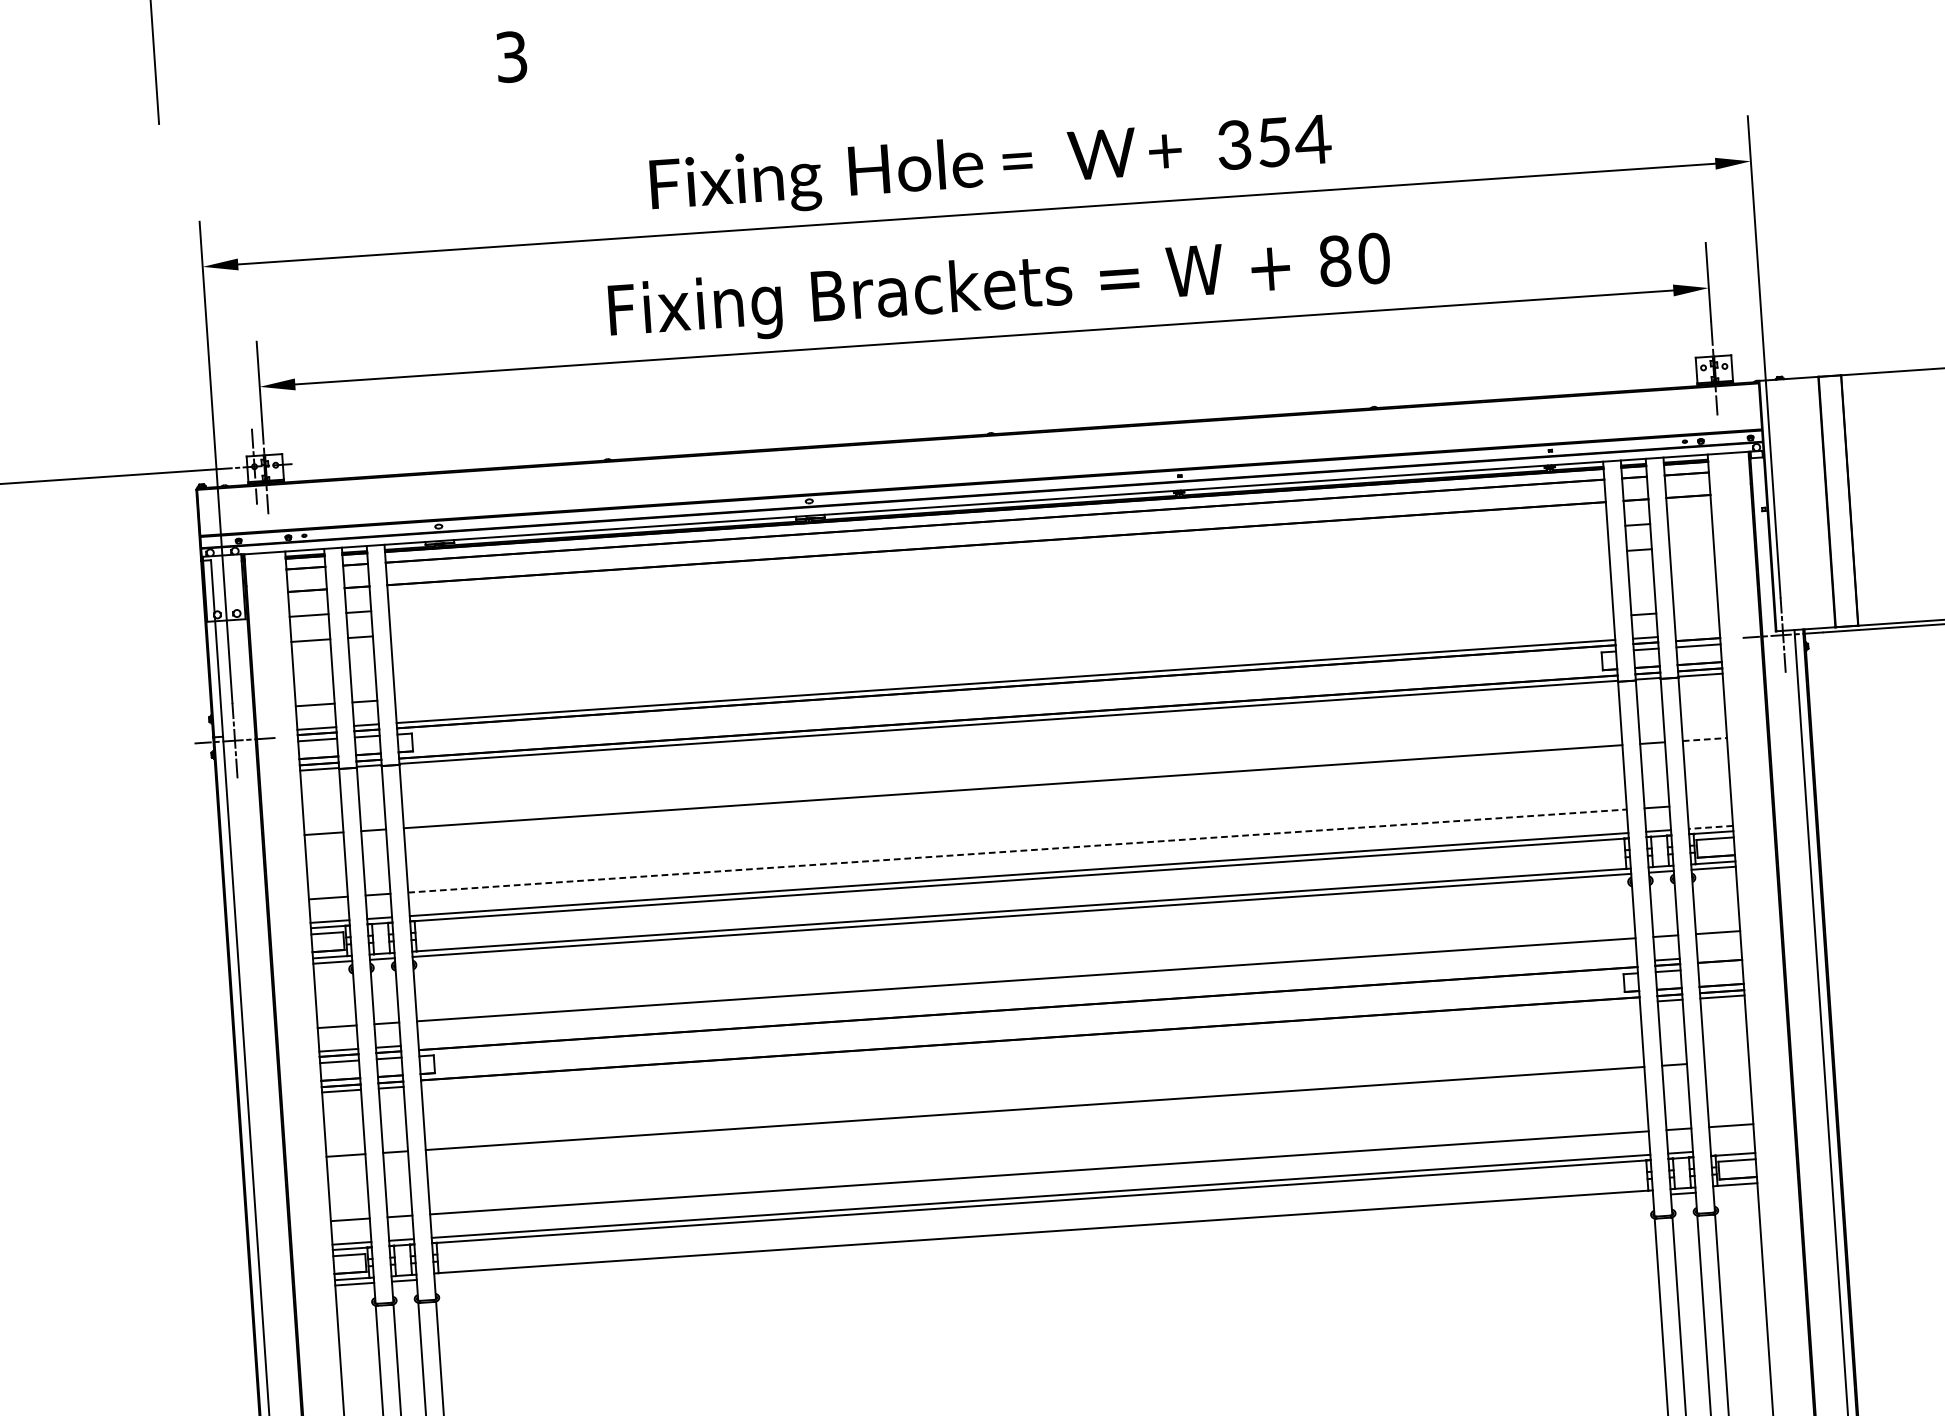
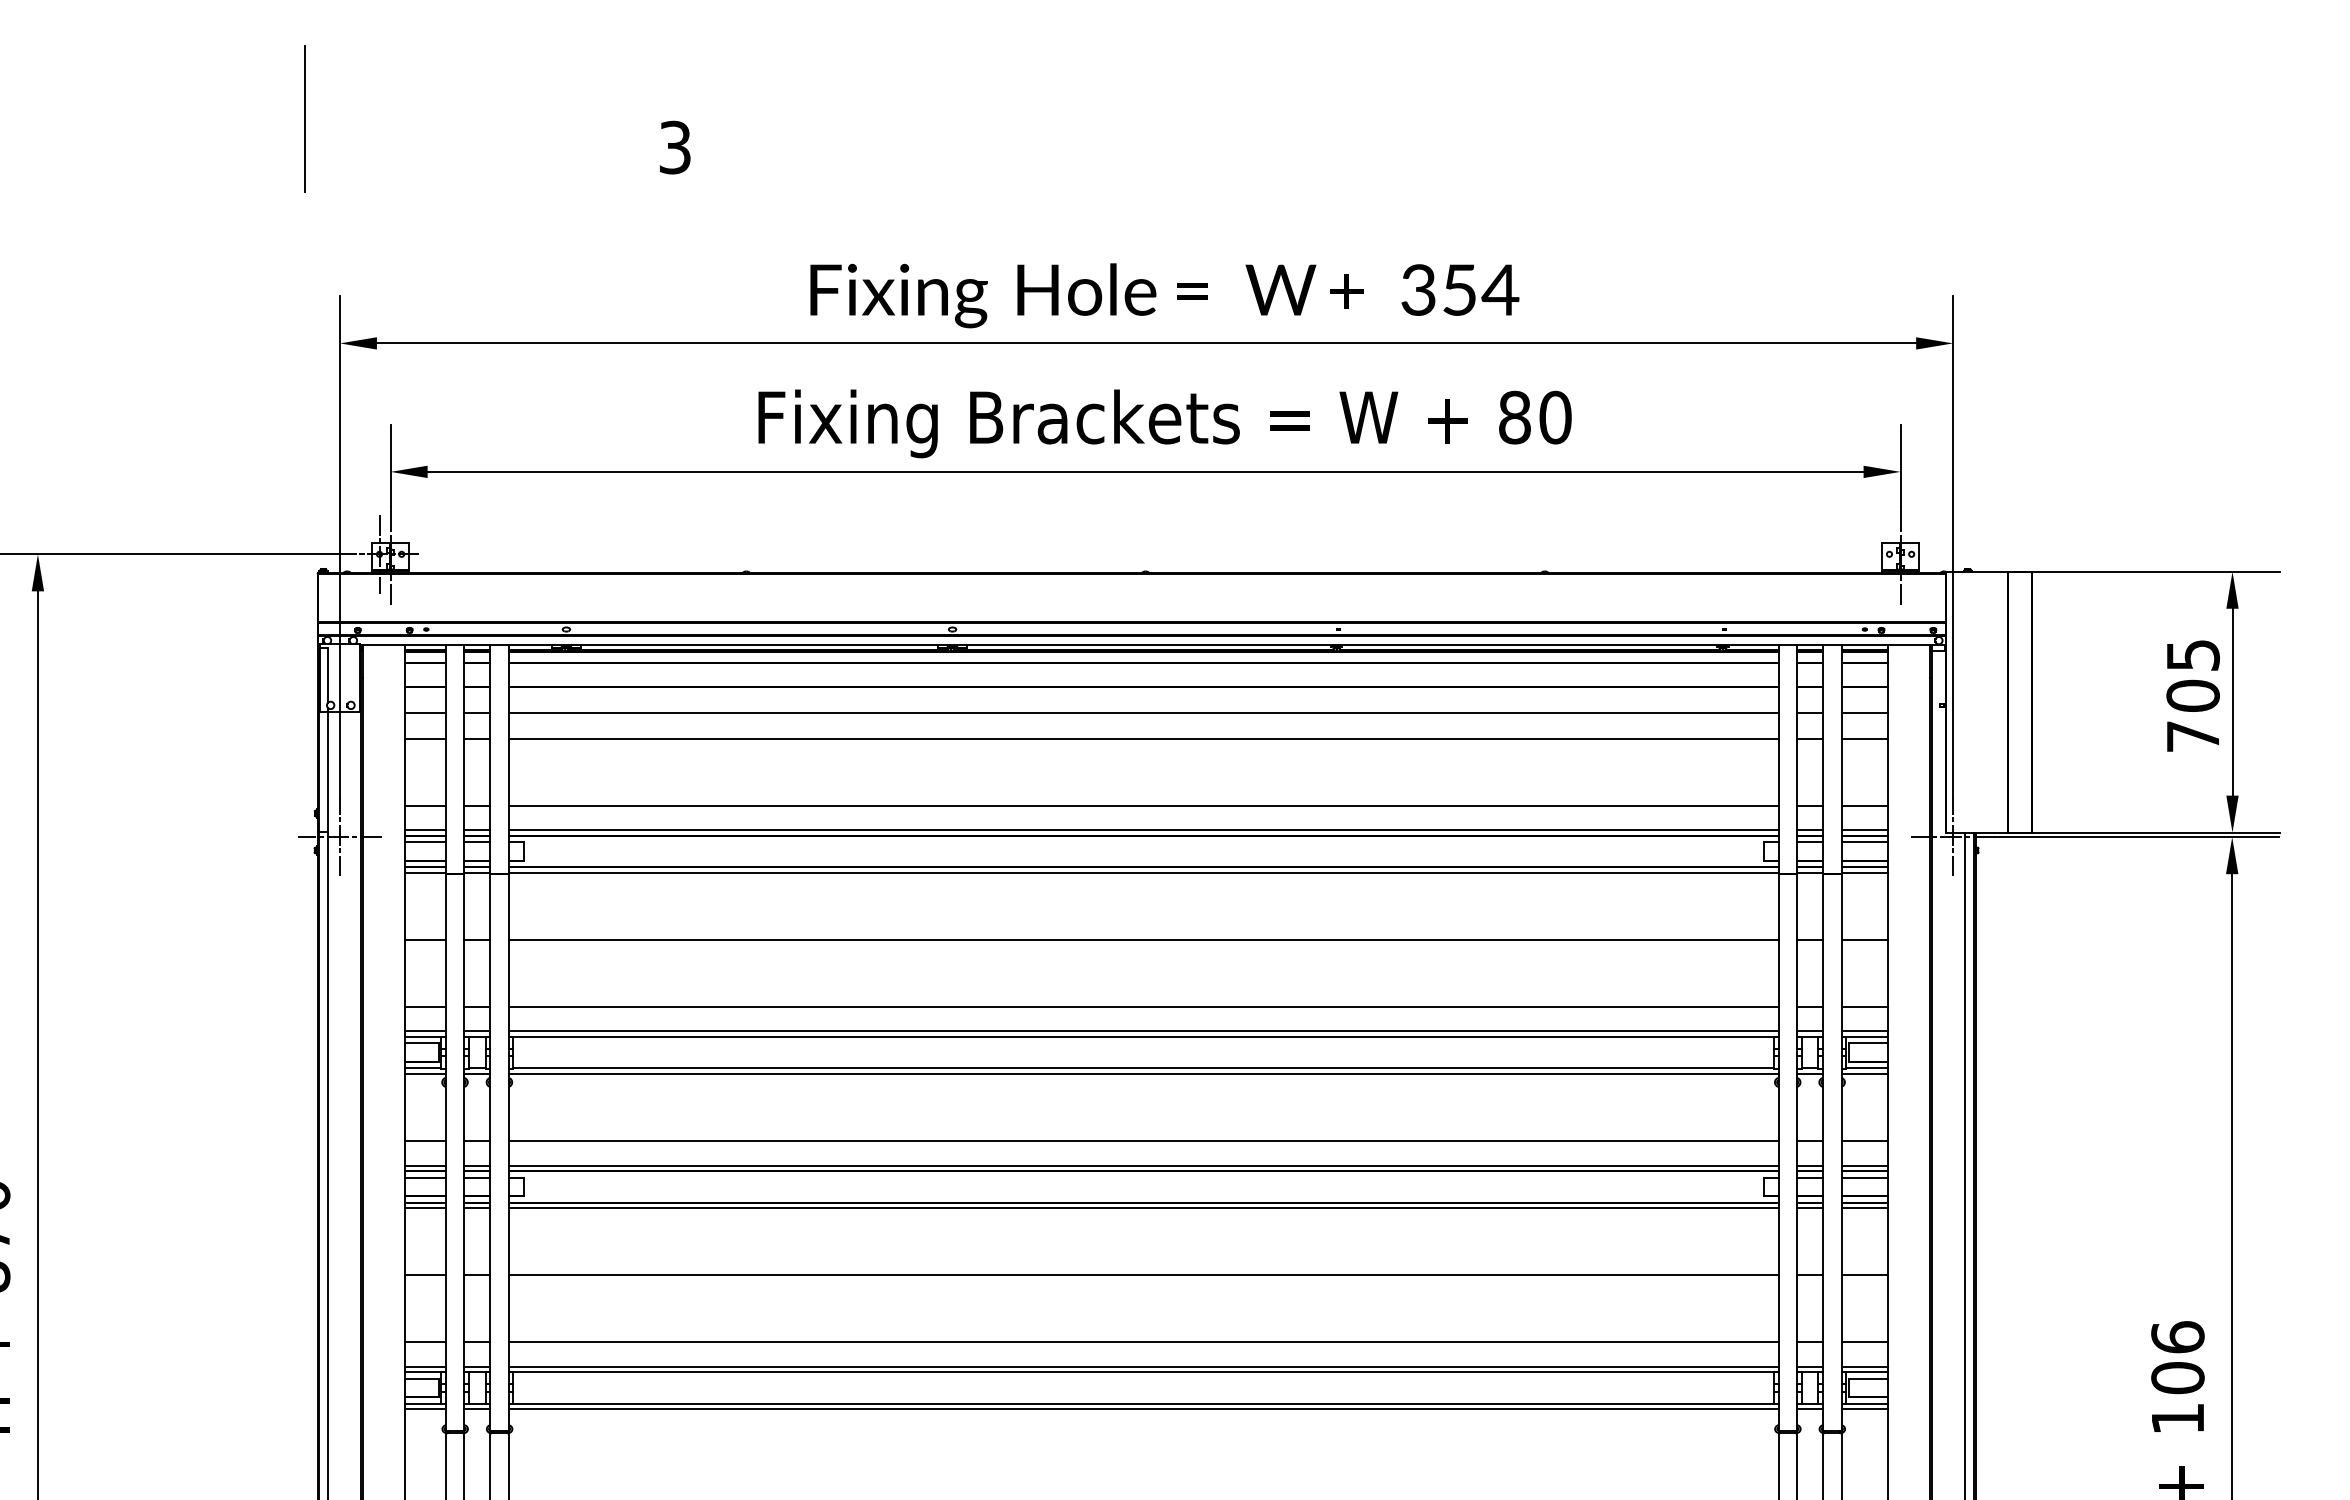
line: (1689, 521) -> (1864, 712), added
line: (1691, 546) -> (1864, 738), added
line: (998, 568) -> (1143, 712), added
line: (999, 593) -> (1143, 738), added
line: (1696, 610) -> (1864, 805), added
line: (1697, 634) -> (1864, 830), added
line: (1004, 657) -> (1143, 805), added
line: (1705, 739) -> (1865, 939), dashed -> solid
line: (1709, 803) -> (1864, 1006), added
line: (1710, 827) -> (1864, 1031), dashed -> solid
line: (1017, 850) -> (1143, 1006), dashed -> solid
line: (1719, 956) -> (1864, 1165), added
line: (1720, 967) -> (1864, 1177), added
line: (1027, 1003) -> (1143, 1165), added
line: (1030, 1044) -> (1143, 1208), added
line: (1726, 1061) -> (1864, 1275), added
line: (1732, 1148) -> (1864, 1366), added
line: (1735, 1190) -> (1864, 1409), added
line: (1043, 1237) -> (1143, 1409), added

